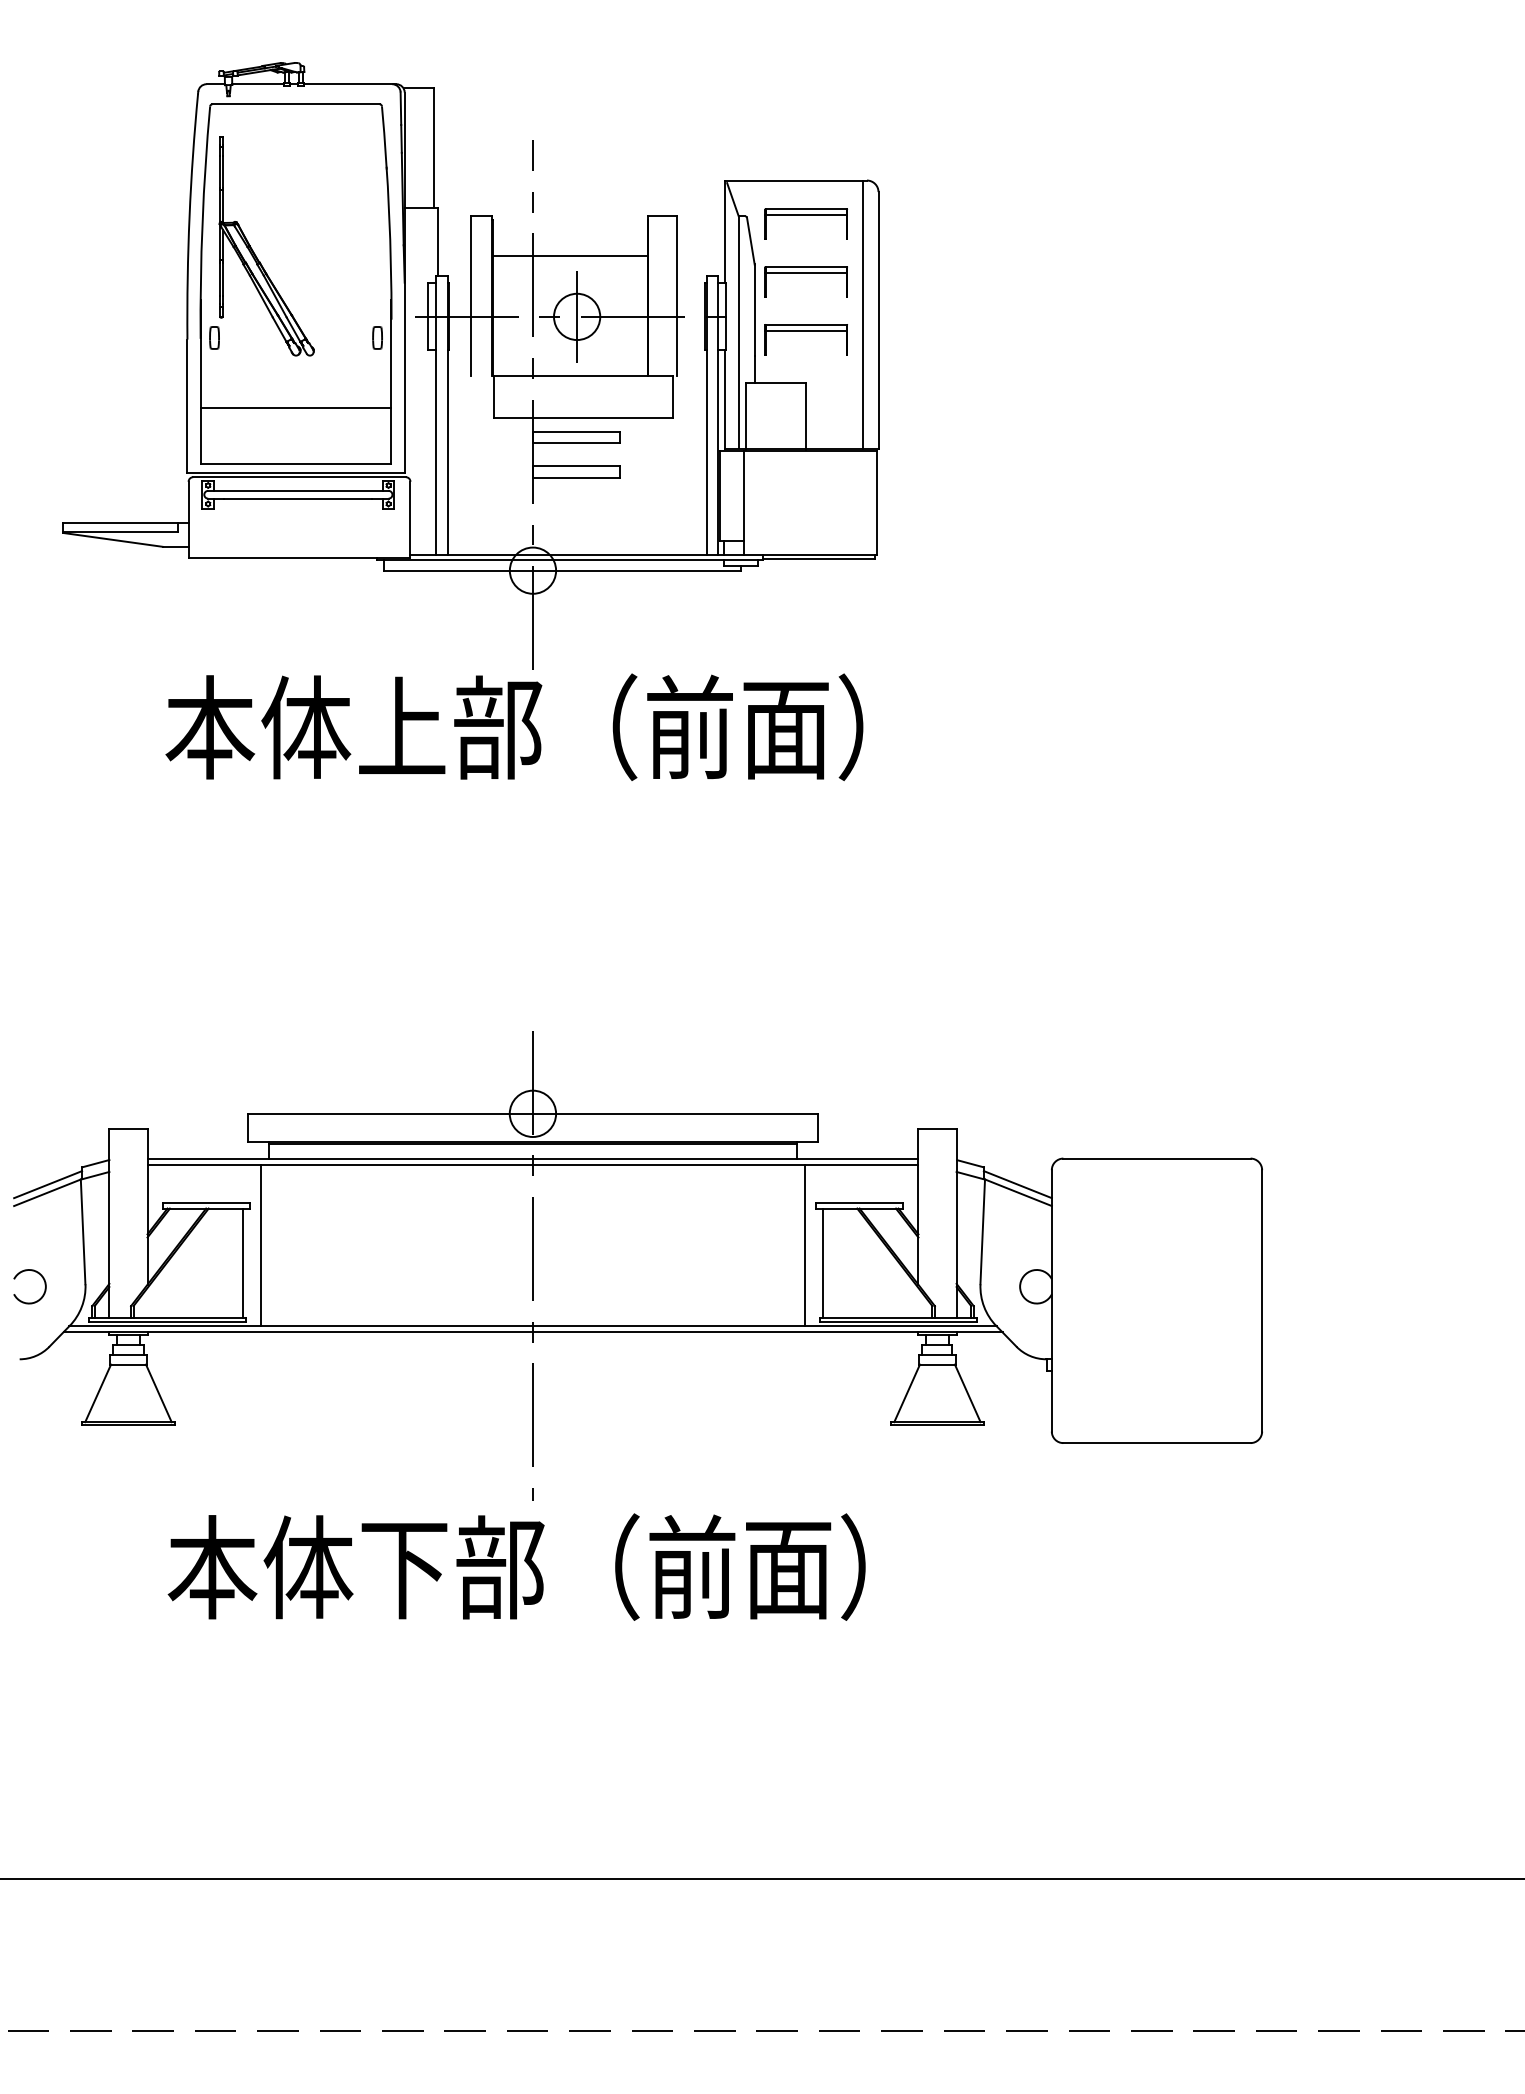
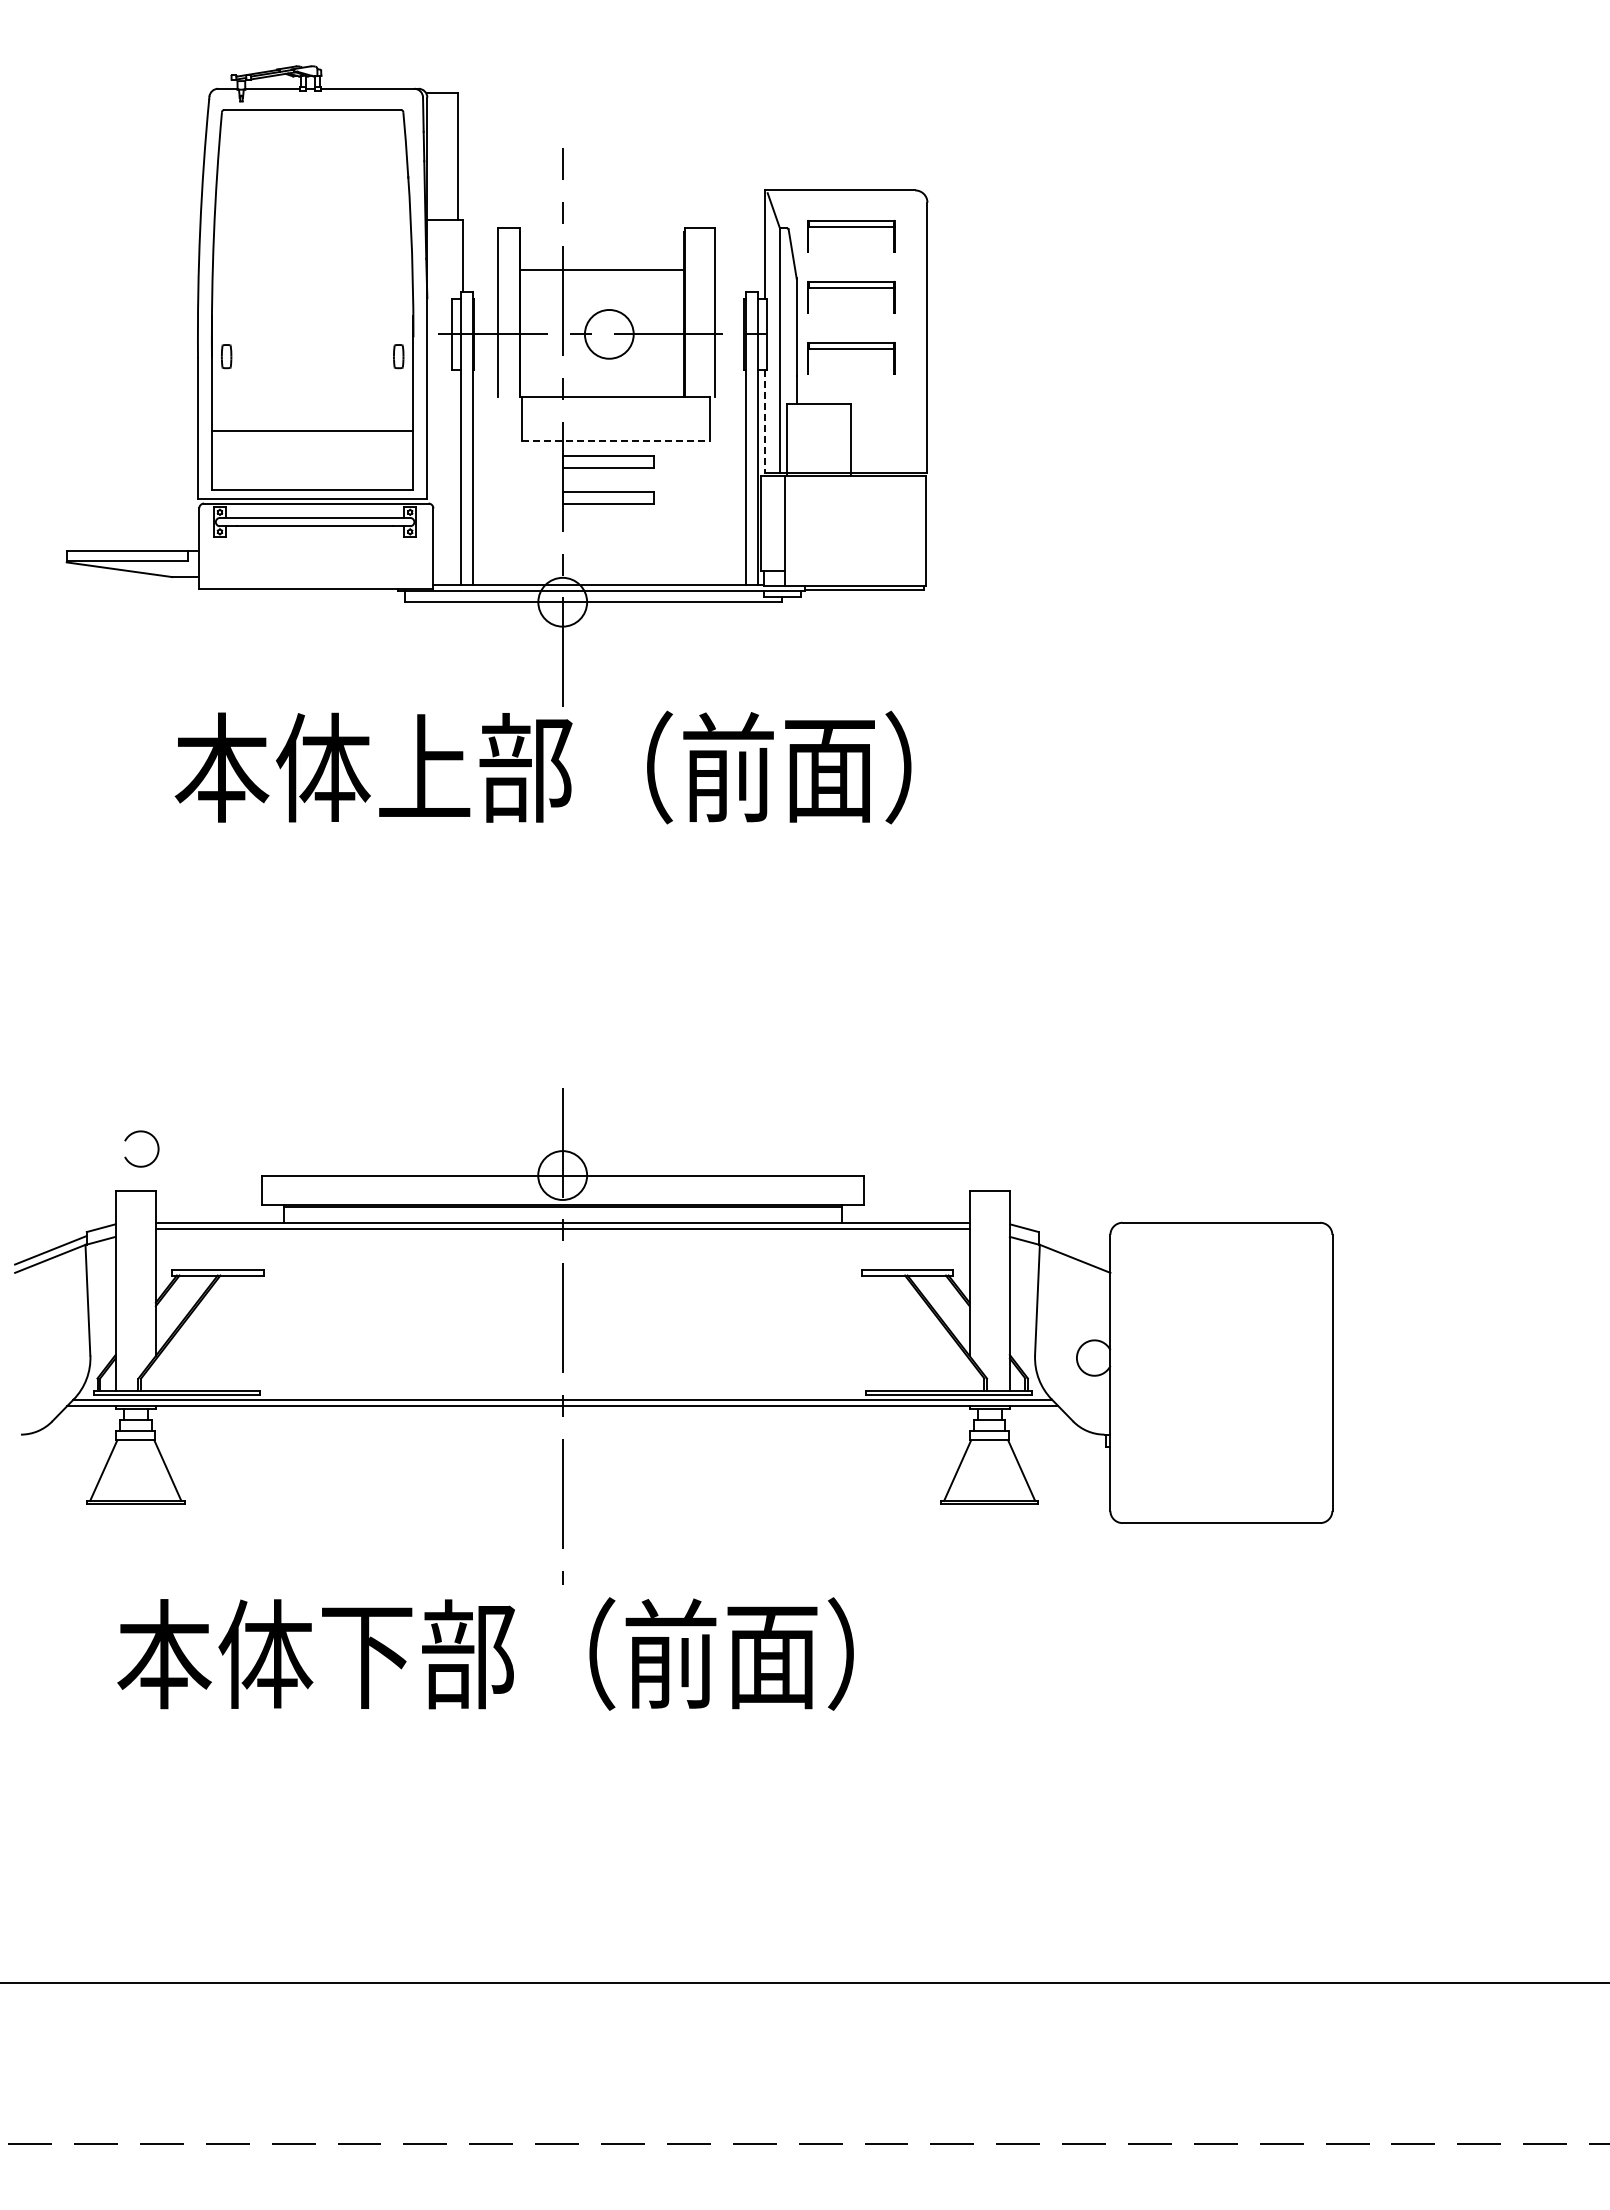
part: (255, 253) -> (269, 267), removed
line: (863, 314) -> (911, 331), removed
line: (577, 317) -> (609, 334), removed
line: (725, 399) -> (765, 421), solid -> dashed
line: (583, 418) -> (616, 441), solid -> dashed
line: (1017, 1184) -> (1074, 1250), removed
line: (260, 1245) -> (275, 1314), removed
line: (804, 1245) -> (849, 1314), removed
line: (242, 1262) -> (256, 1332), removed
line: (823, 1262) -> (869, 1332), removed
arc: (40, 1275) -> (152, 1137), moved
text: (516, 1566) -> (485, 1653), moved

